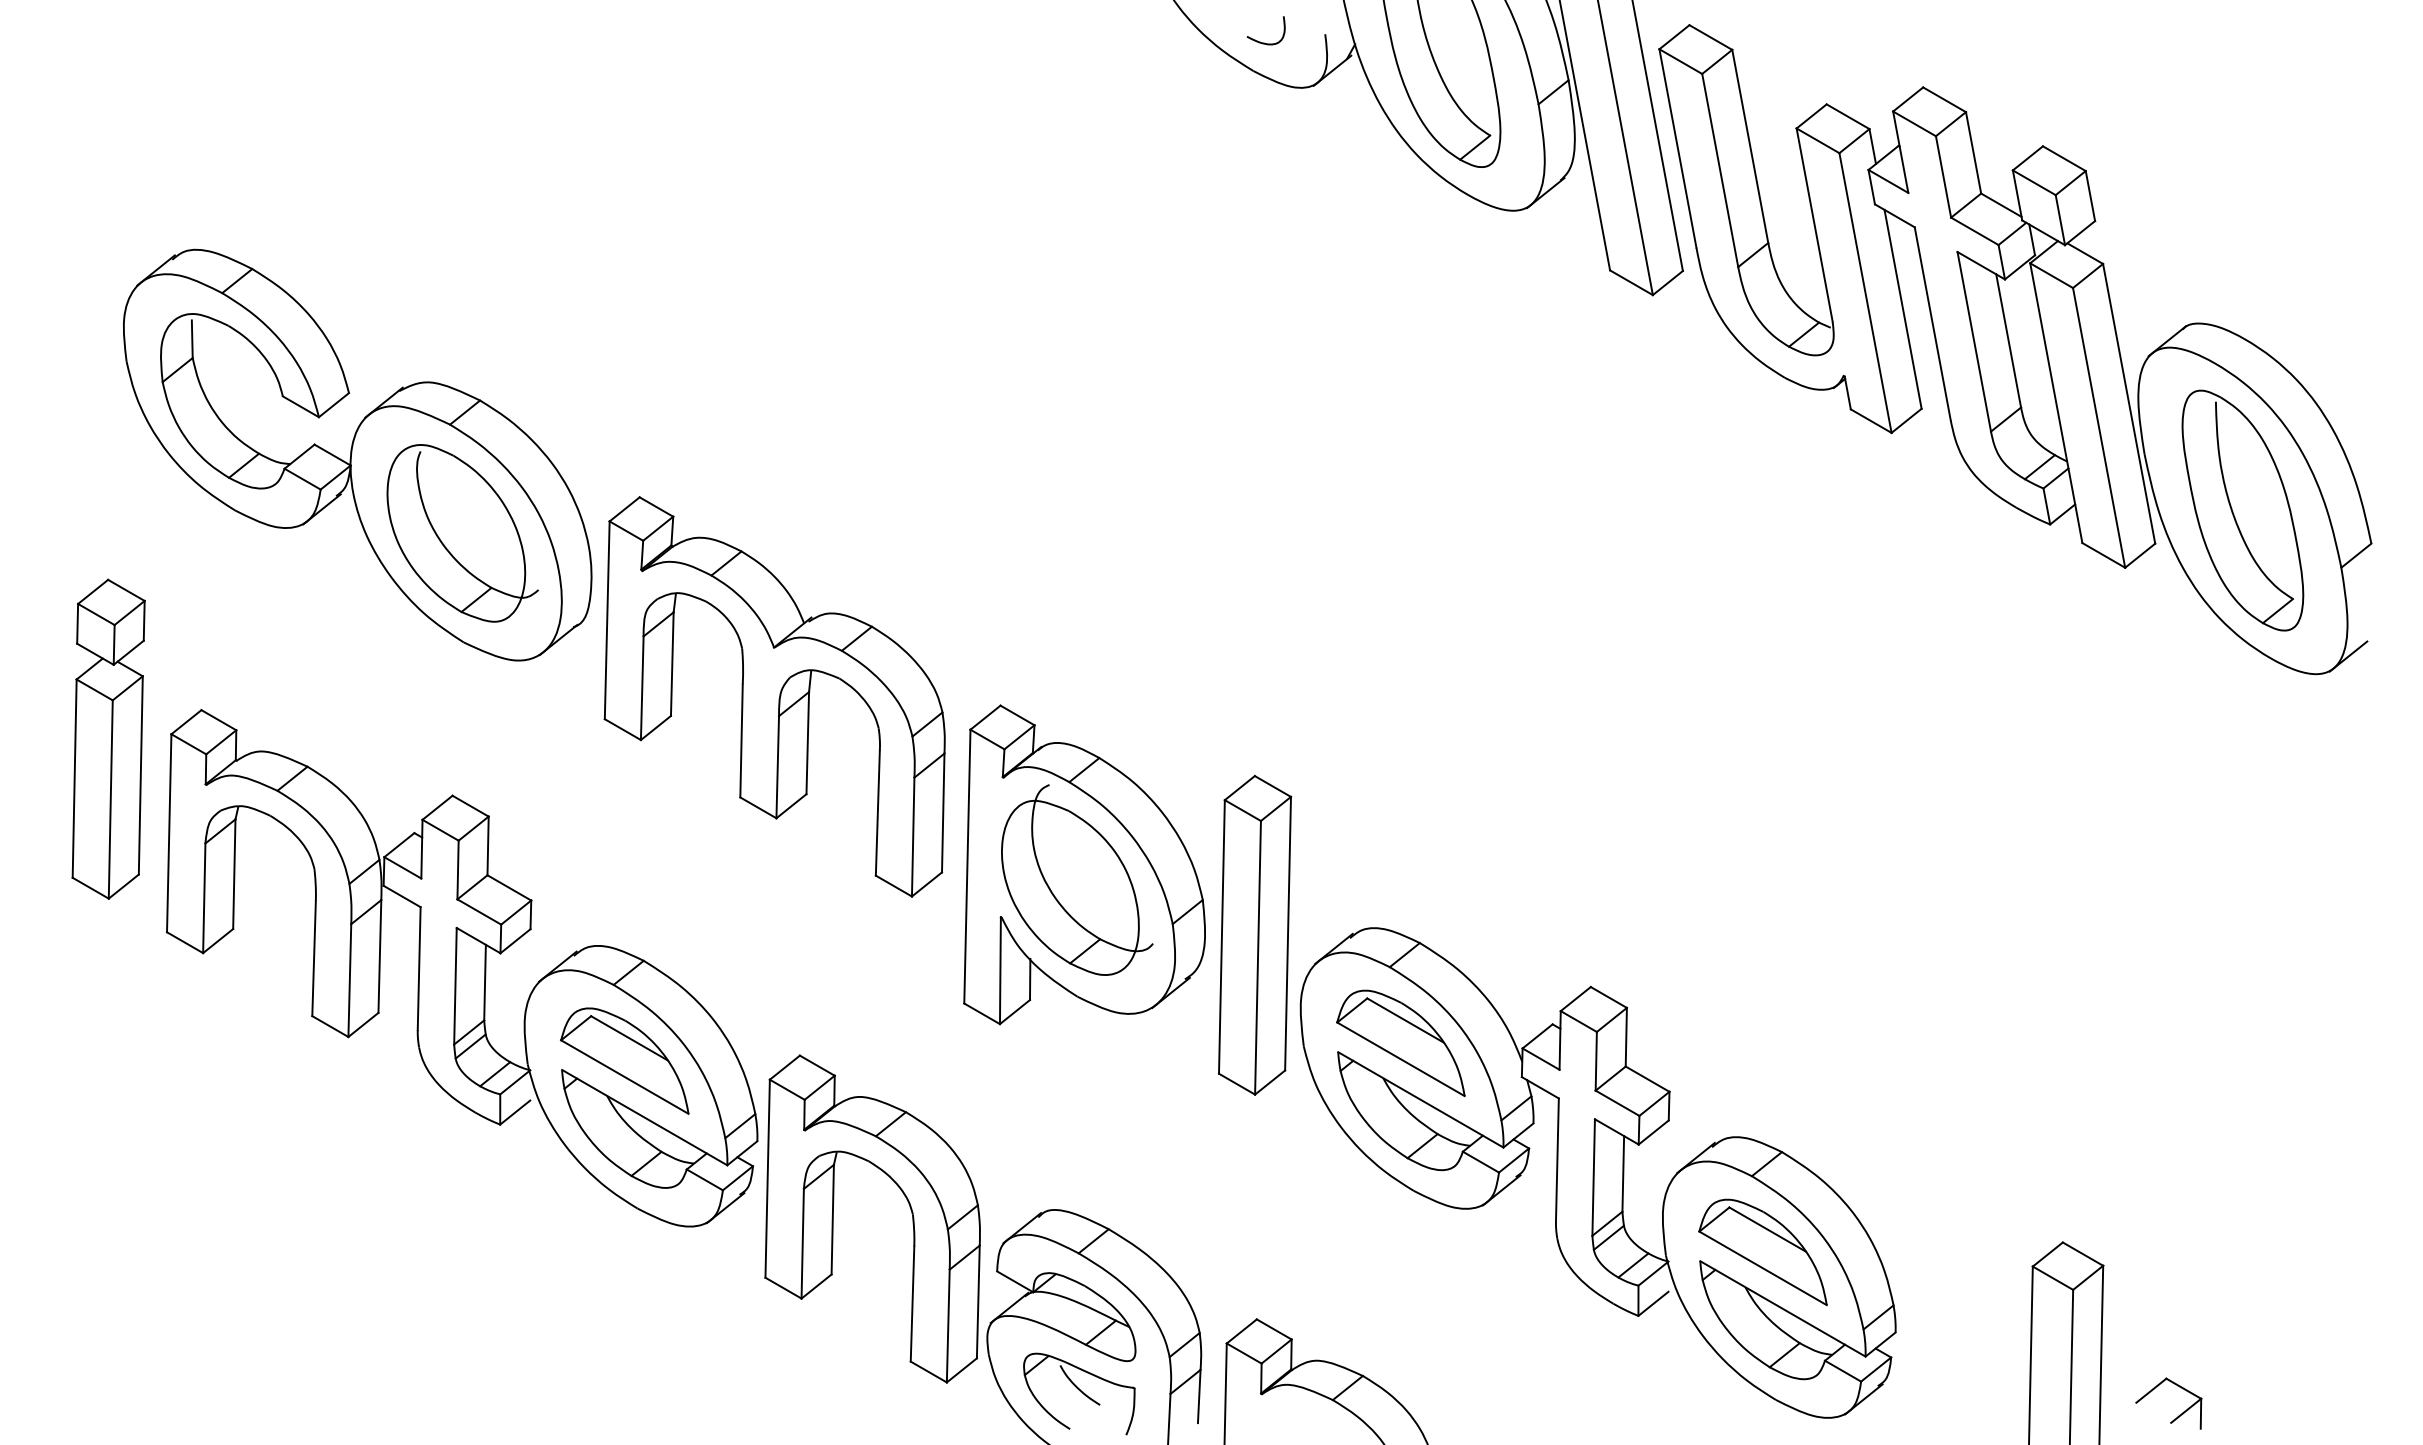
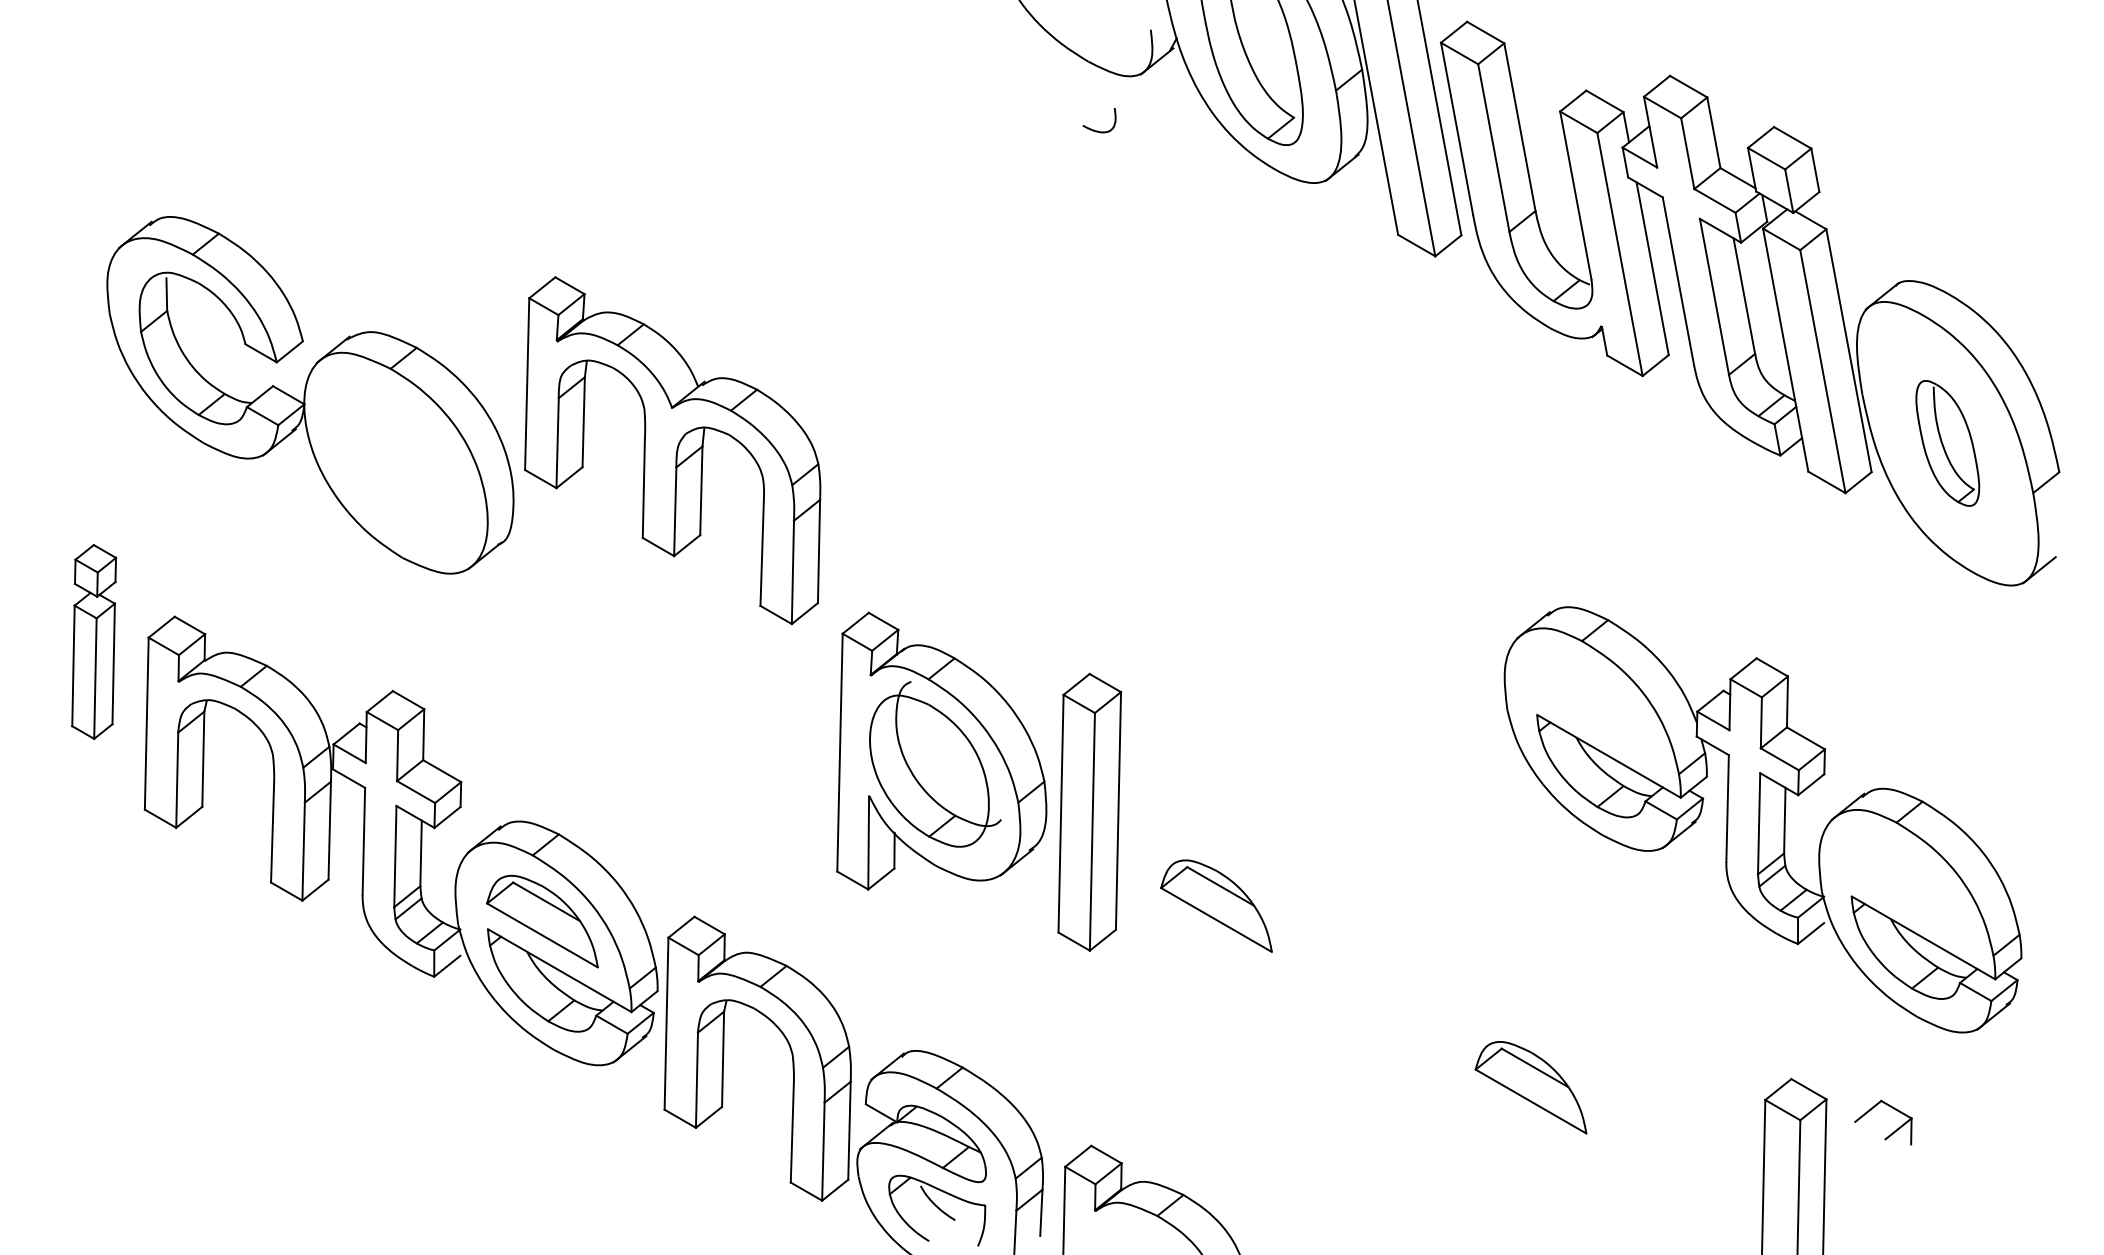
curve: (1264, 42) -> (1098, 130), moved
part: (2242, 510) -> (1947, 443), size x0.6
part: (462, 533) -> (401, 463), removed
part: (774, 696) -> (672, 450), moved
part: (108, 738) -> (94, 641), size x0.7
part: (1597, 1172) -> (1762, 819), moved
part: (2178, 1415) -> (1891, 1132), moved

